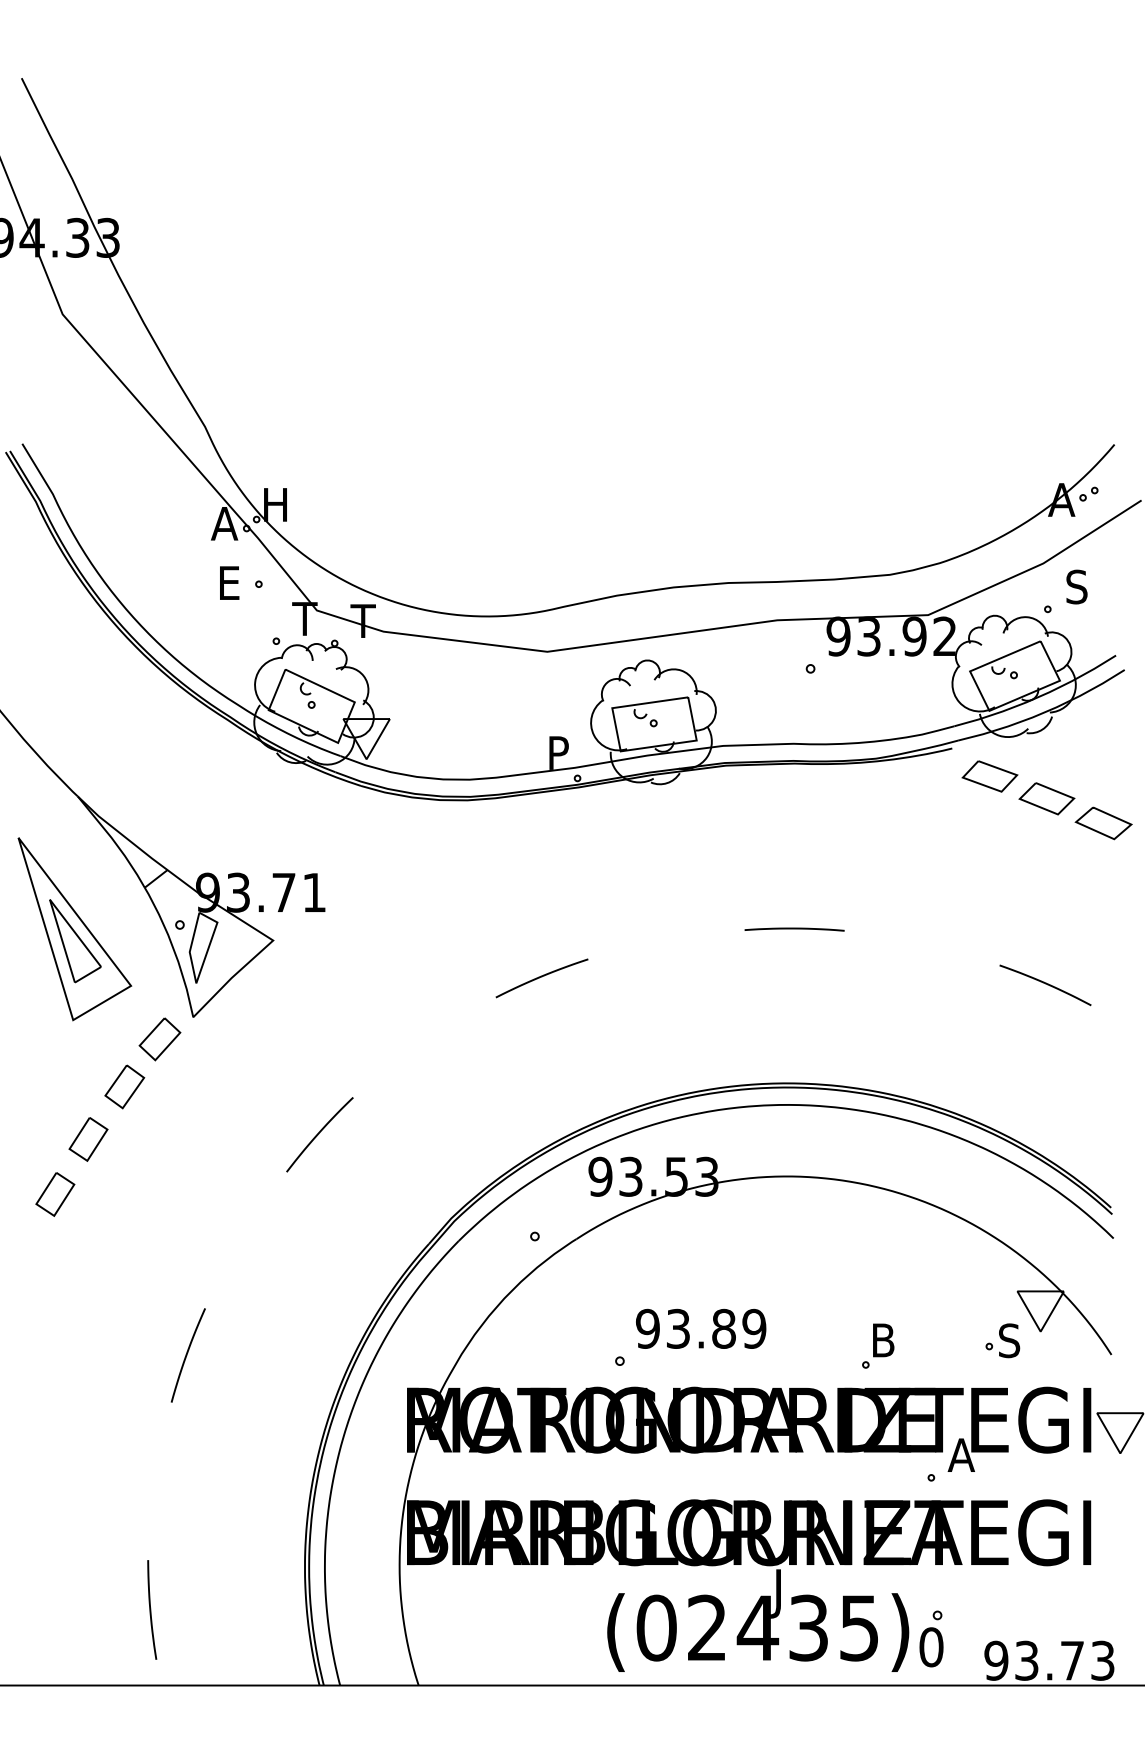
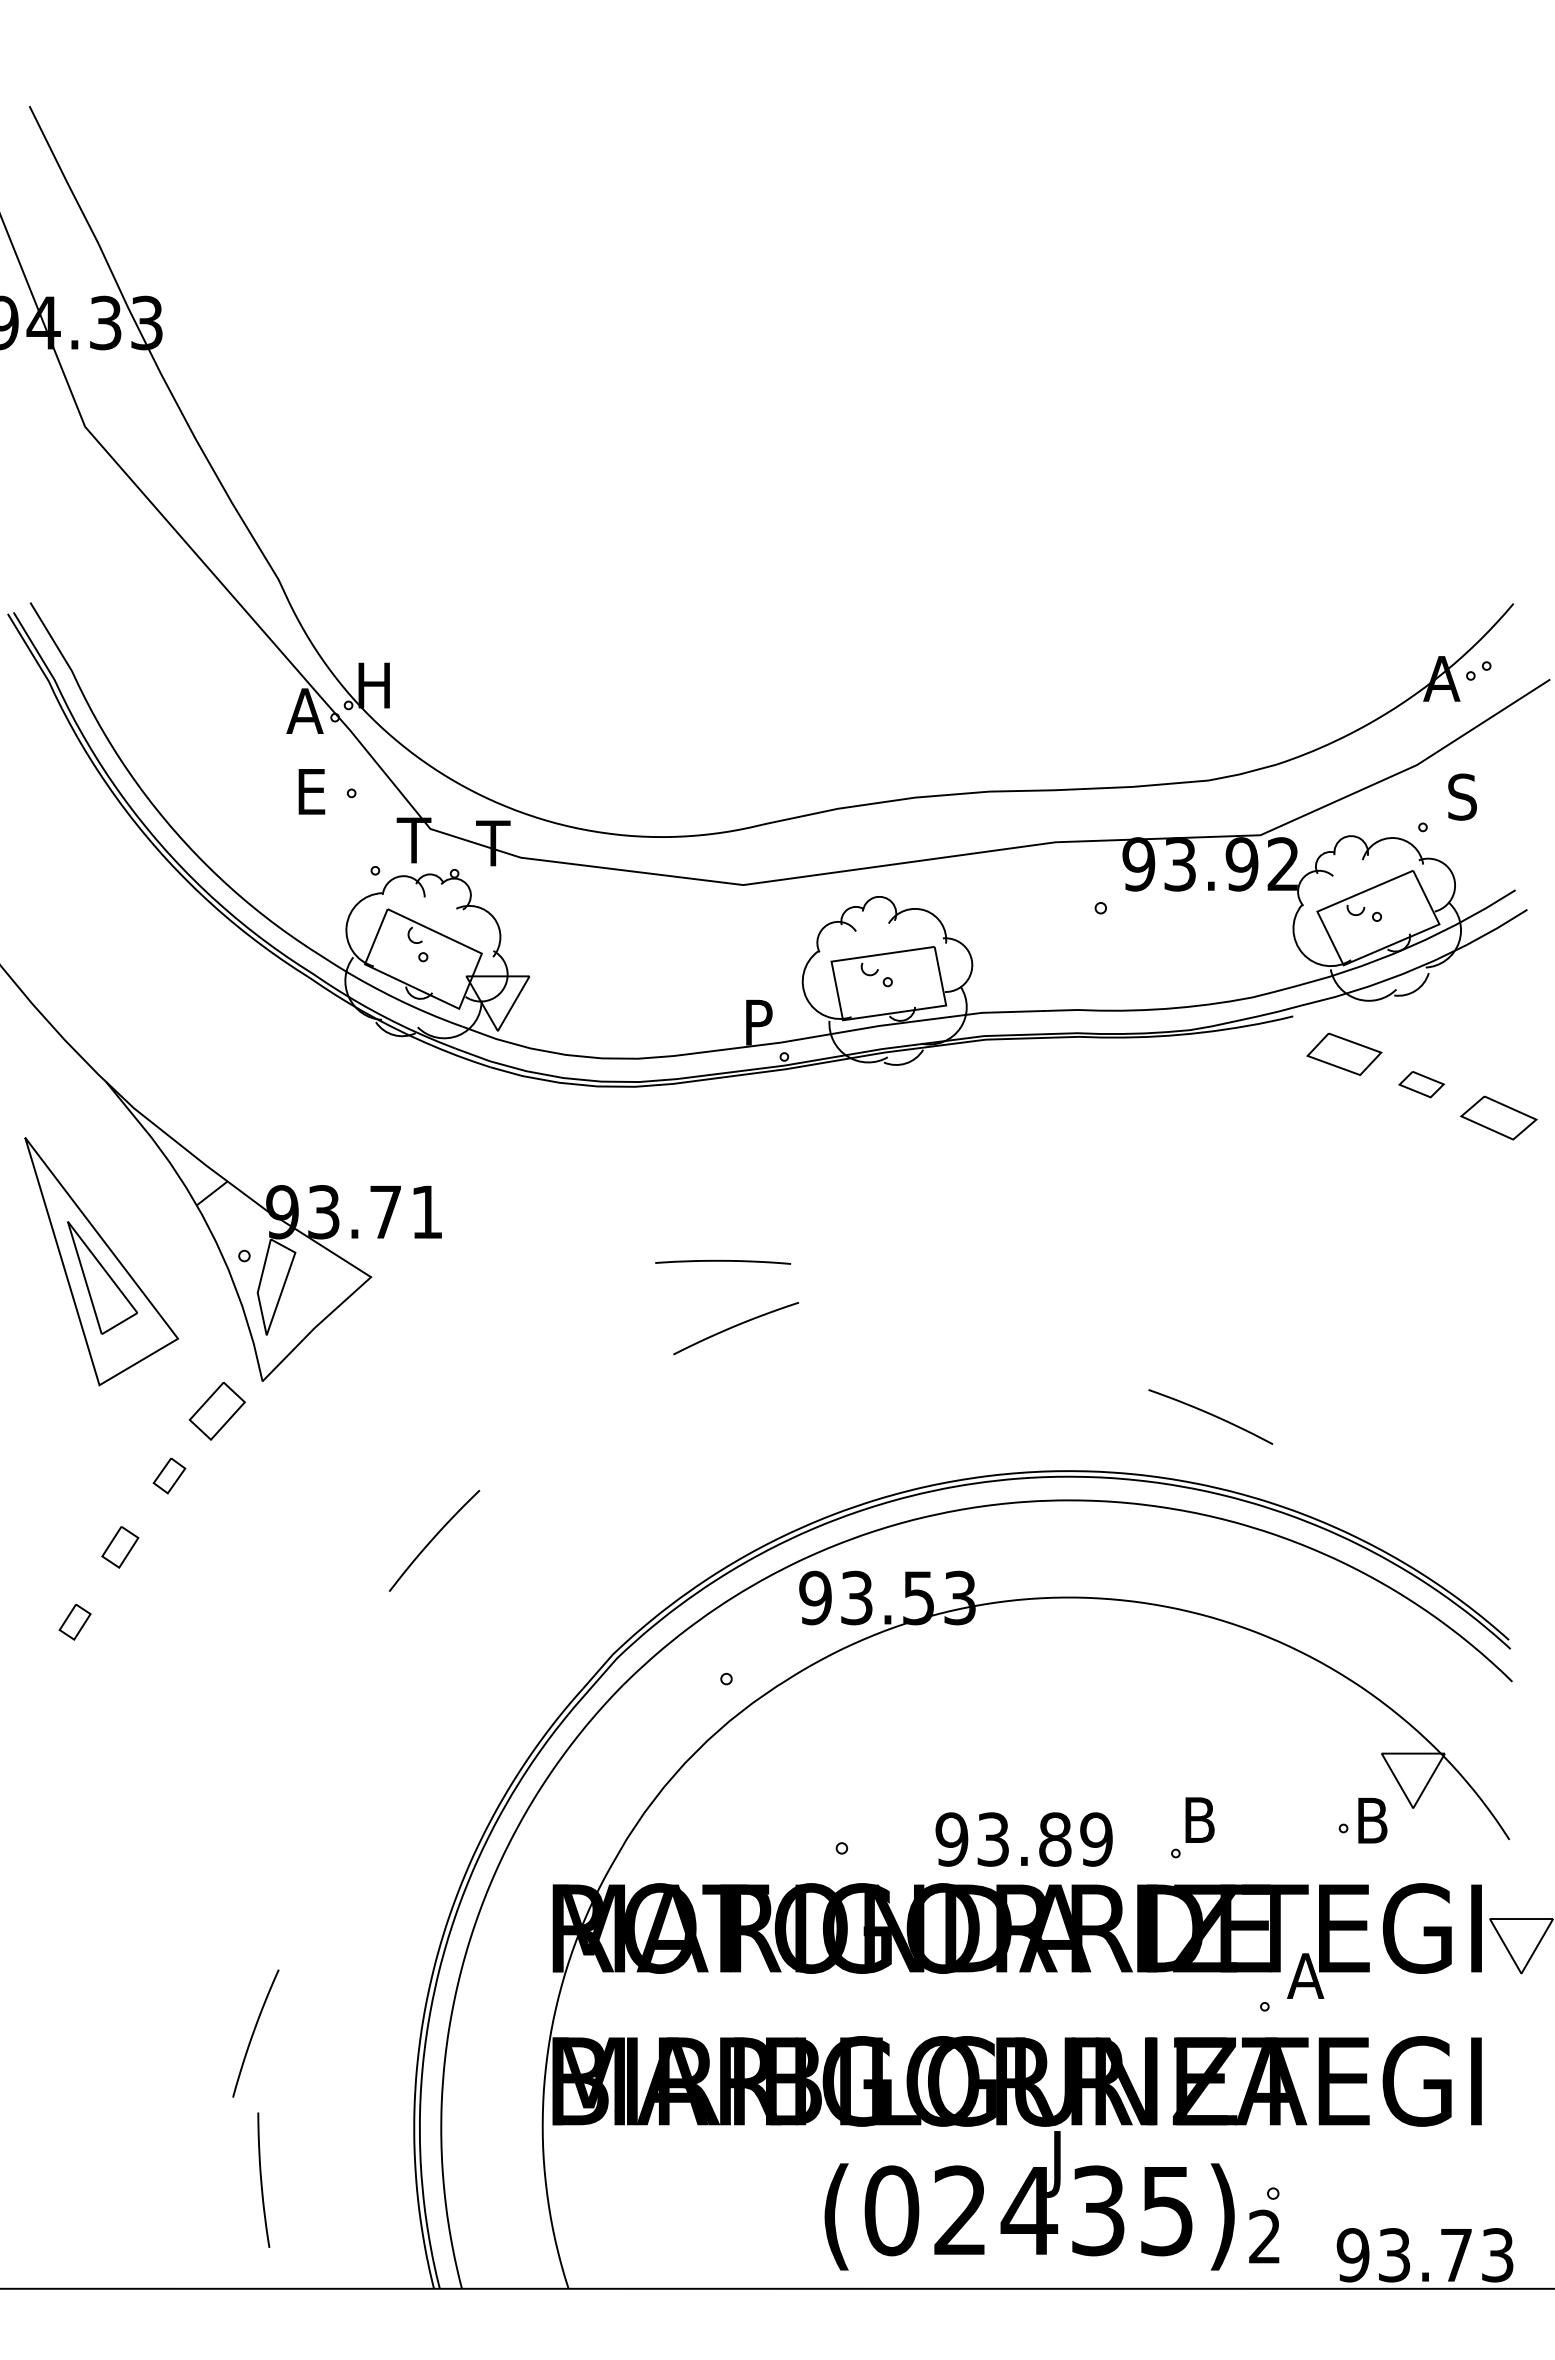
part: (1046, 798) -> (1421, 1084), size x0.6
curve: (794, 929) -> (723, 1261), moved
curve: (1045, 984) -> (1210, 1415), moved
part: (124, 1086) -> (169, 1475), size x0.6
part: (88, 1139) -> (120, 1547), size x0.7
part: (54, 1194) -> (74, 1622), size x0.6
text: (700, 1328) -> (1023, 1839), moved
text: (1009, 1340) -> (1371, 1820), S -> B
curve: (187, 1355) -> (254, 2033), moved
curve: (151, 1609) -> (262, 2179), moved
text: (931, 1647) -> (1264, 2236), 0 -> 2

